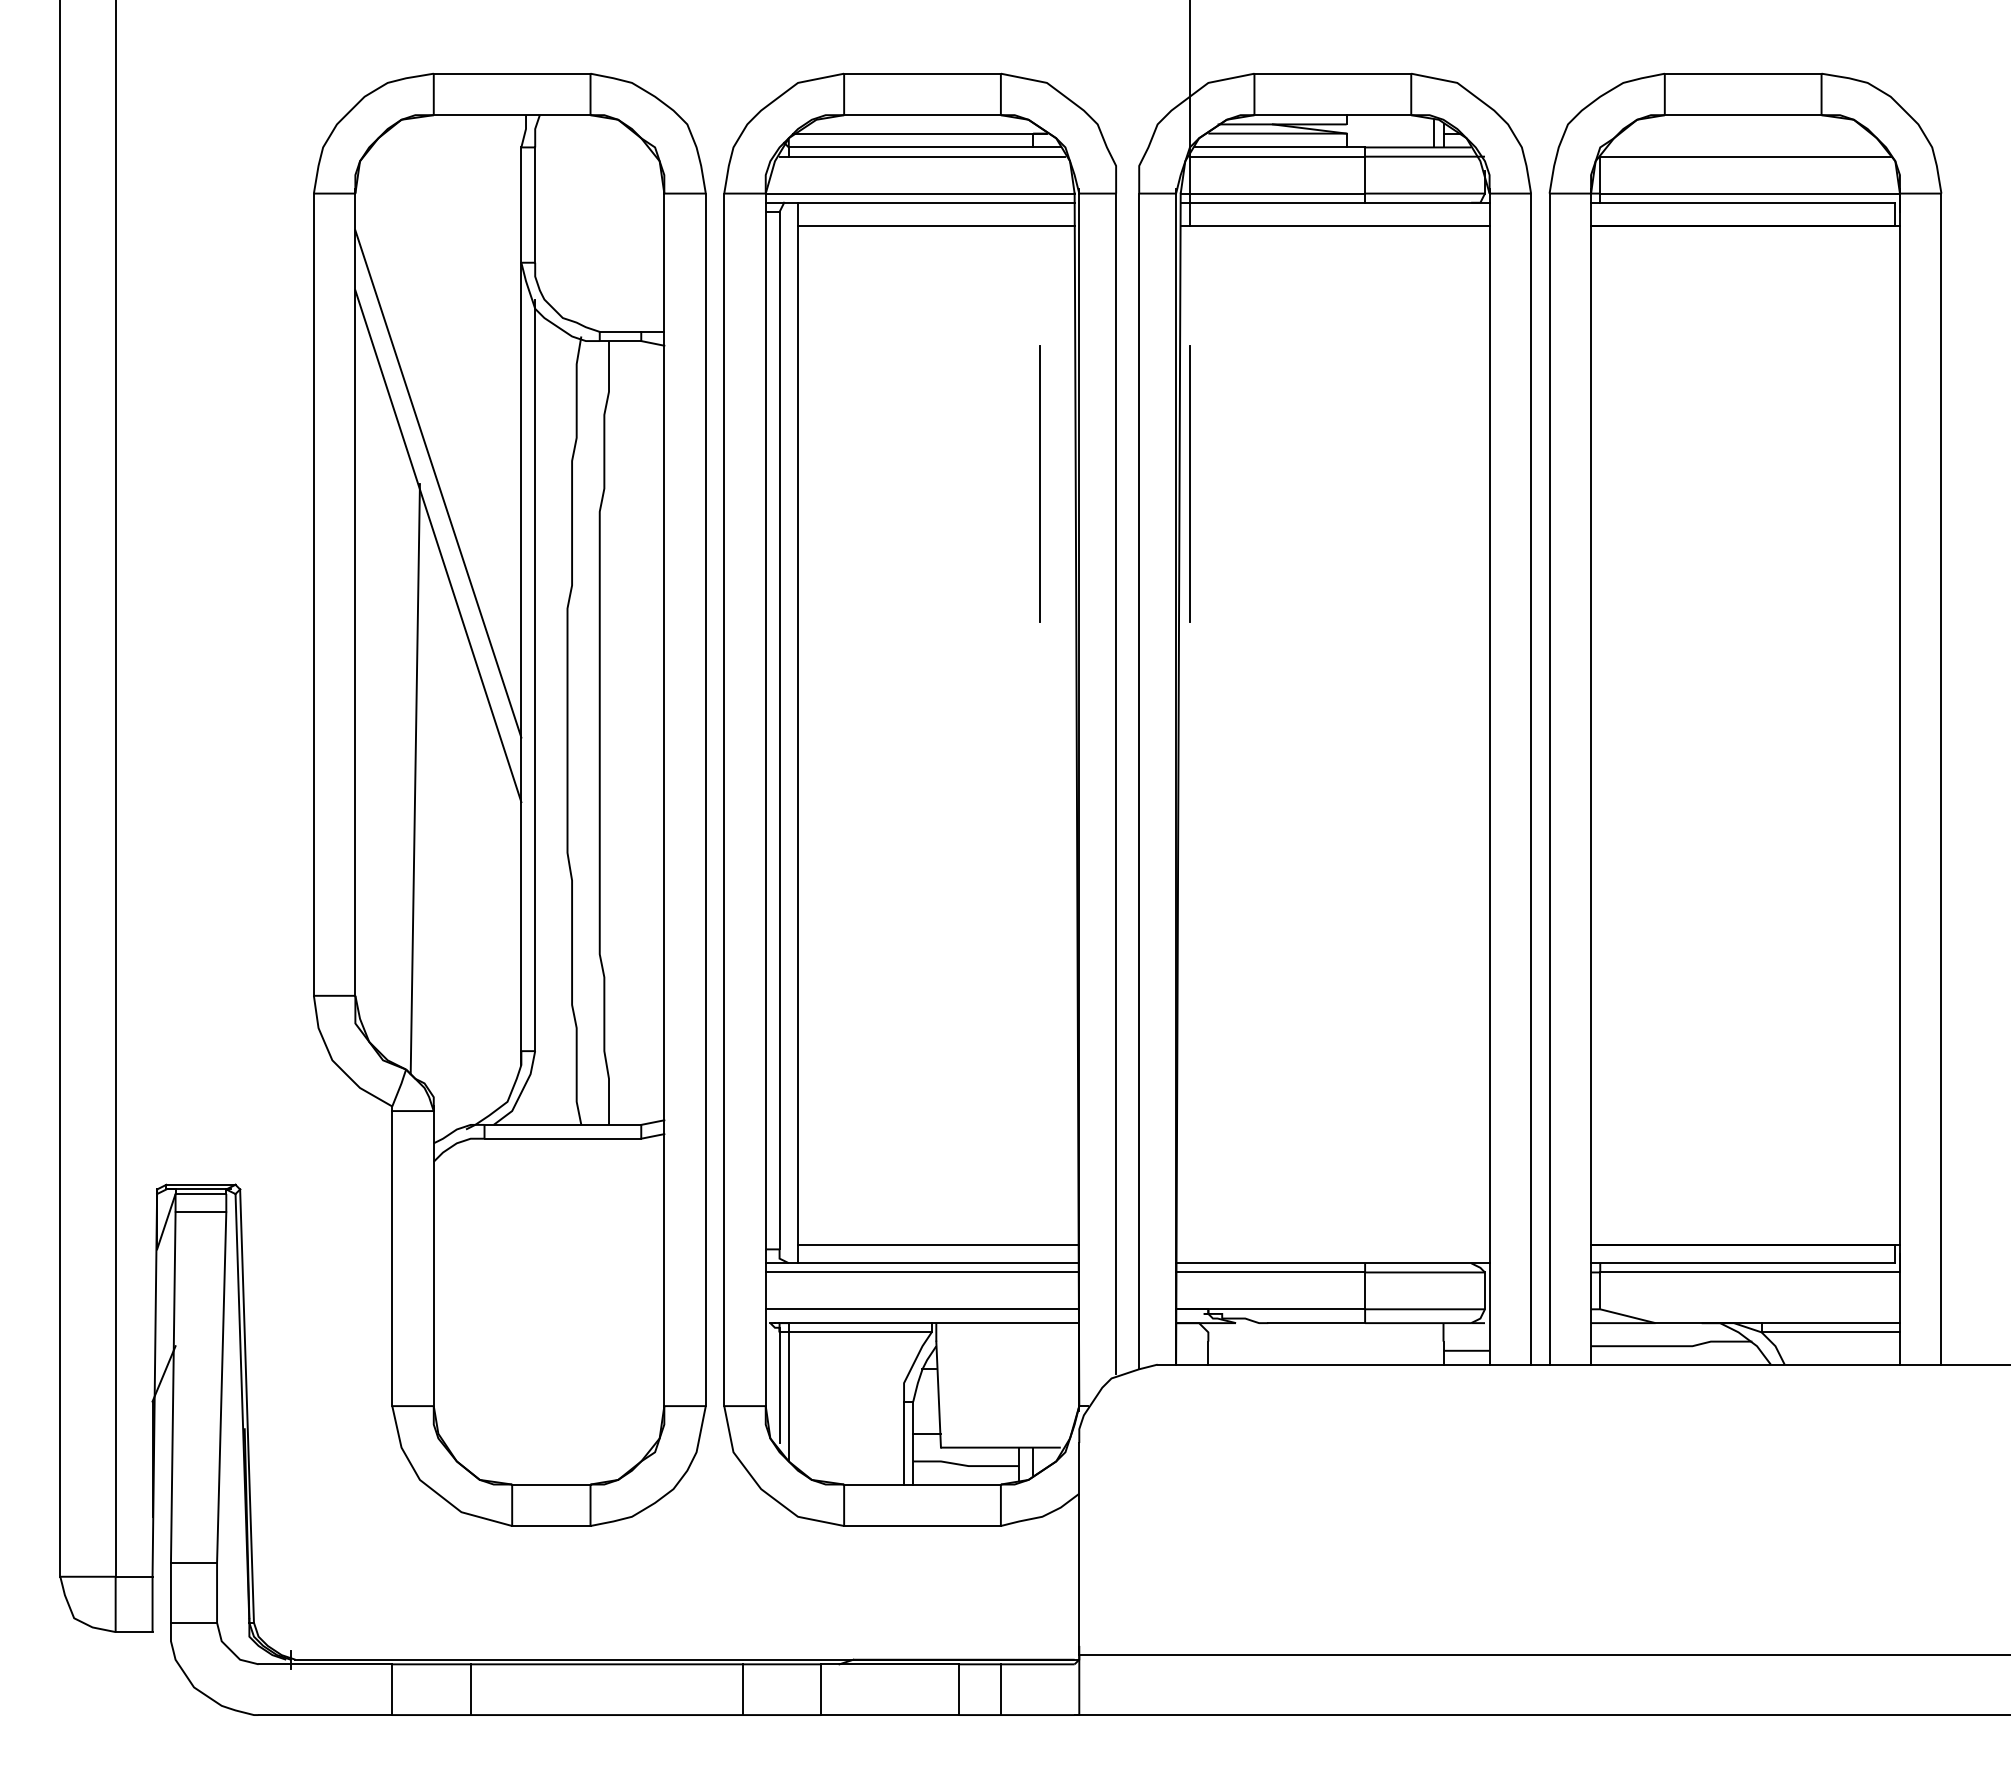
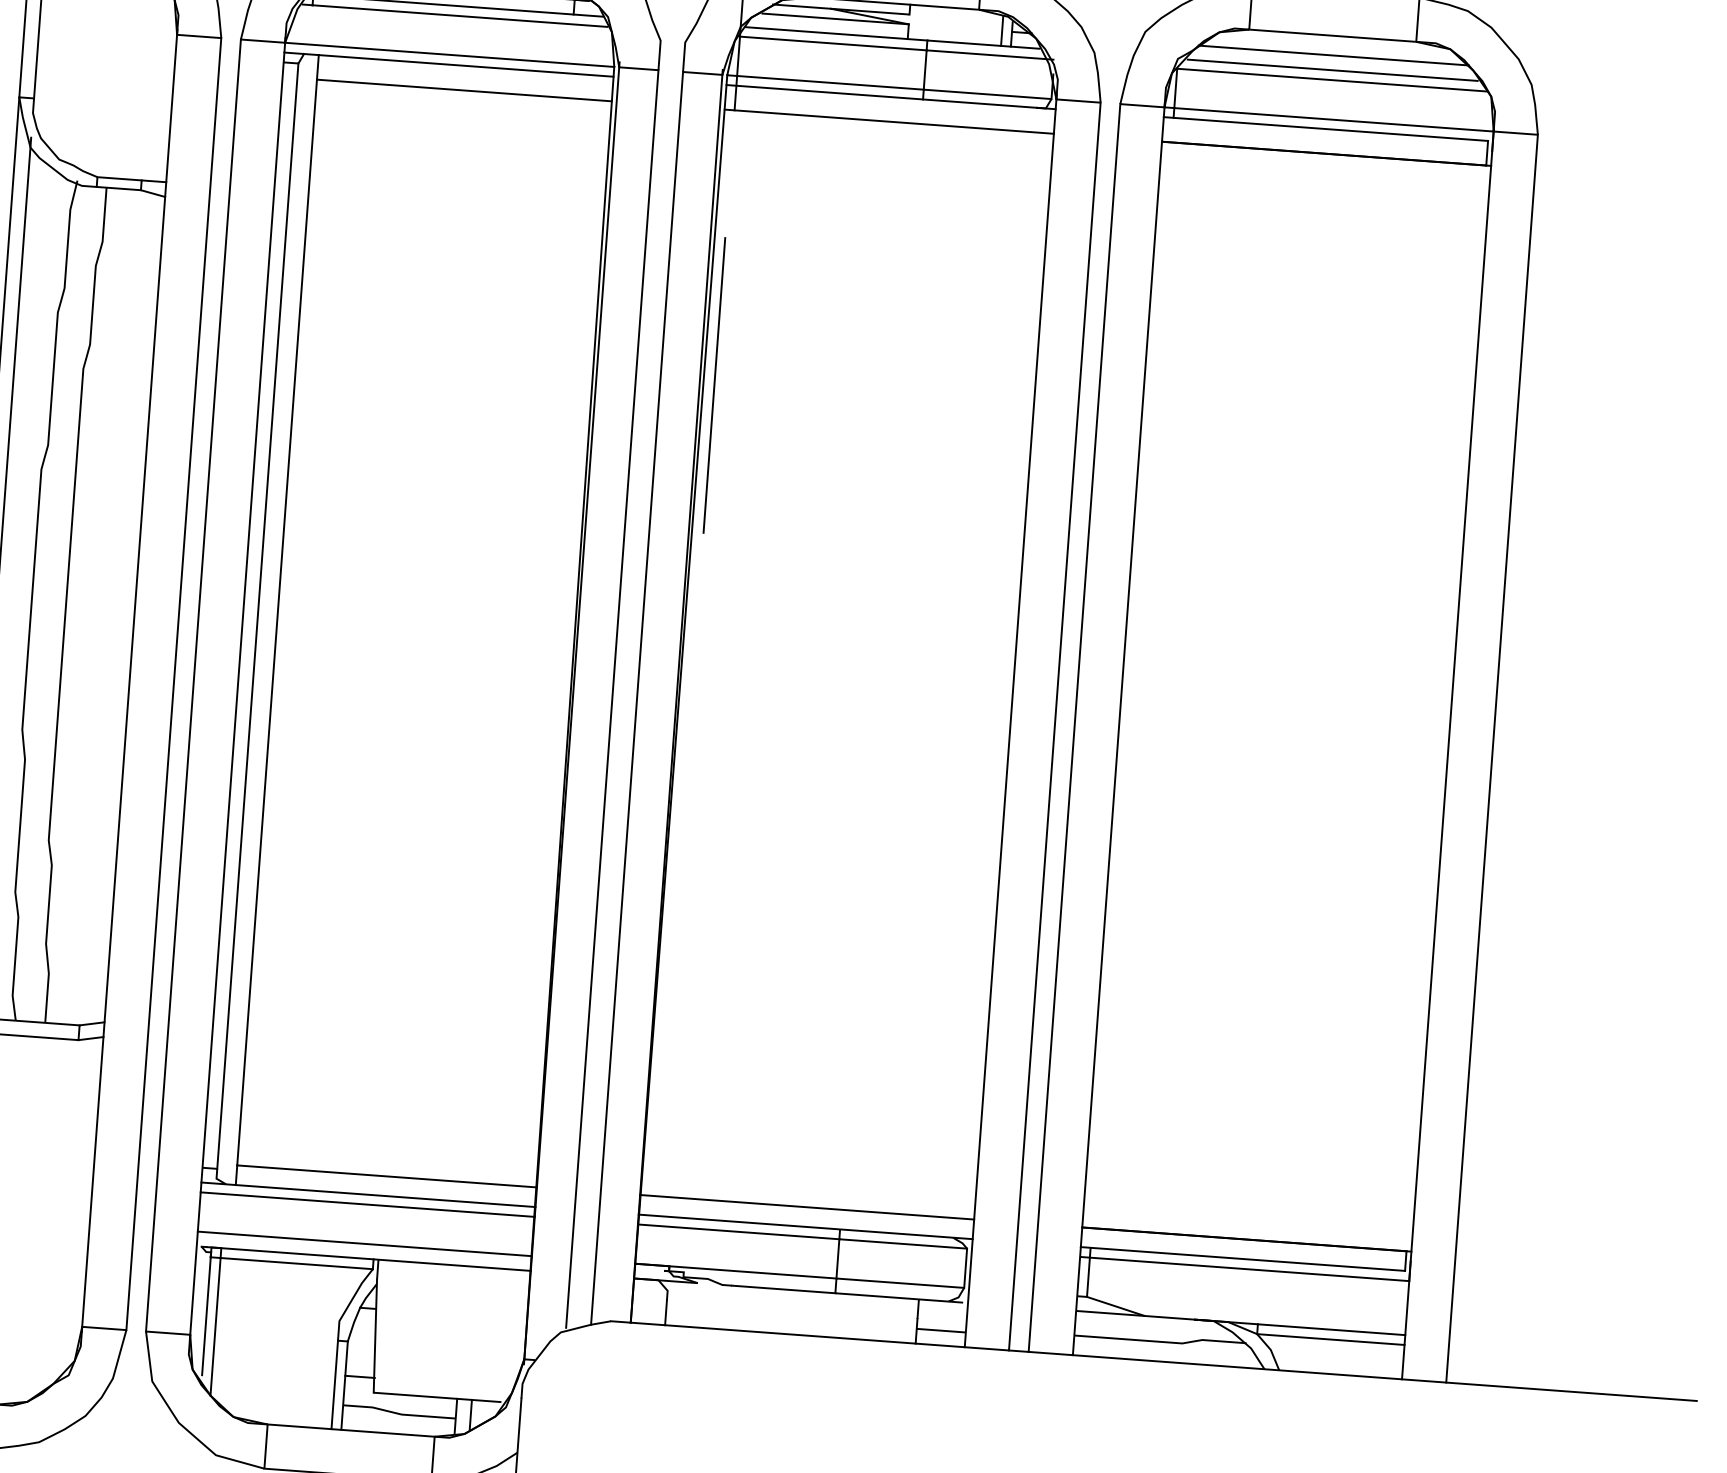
line: (1745, 133) -> (1333, 55), added
line: (1745, 147) -> (1332, 70), added
line: (1039, 483) -> (554, 373), removed
line: (1332, 1244) -> (806, 1206), added

